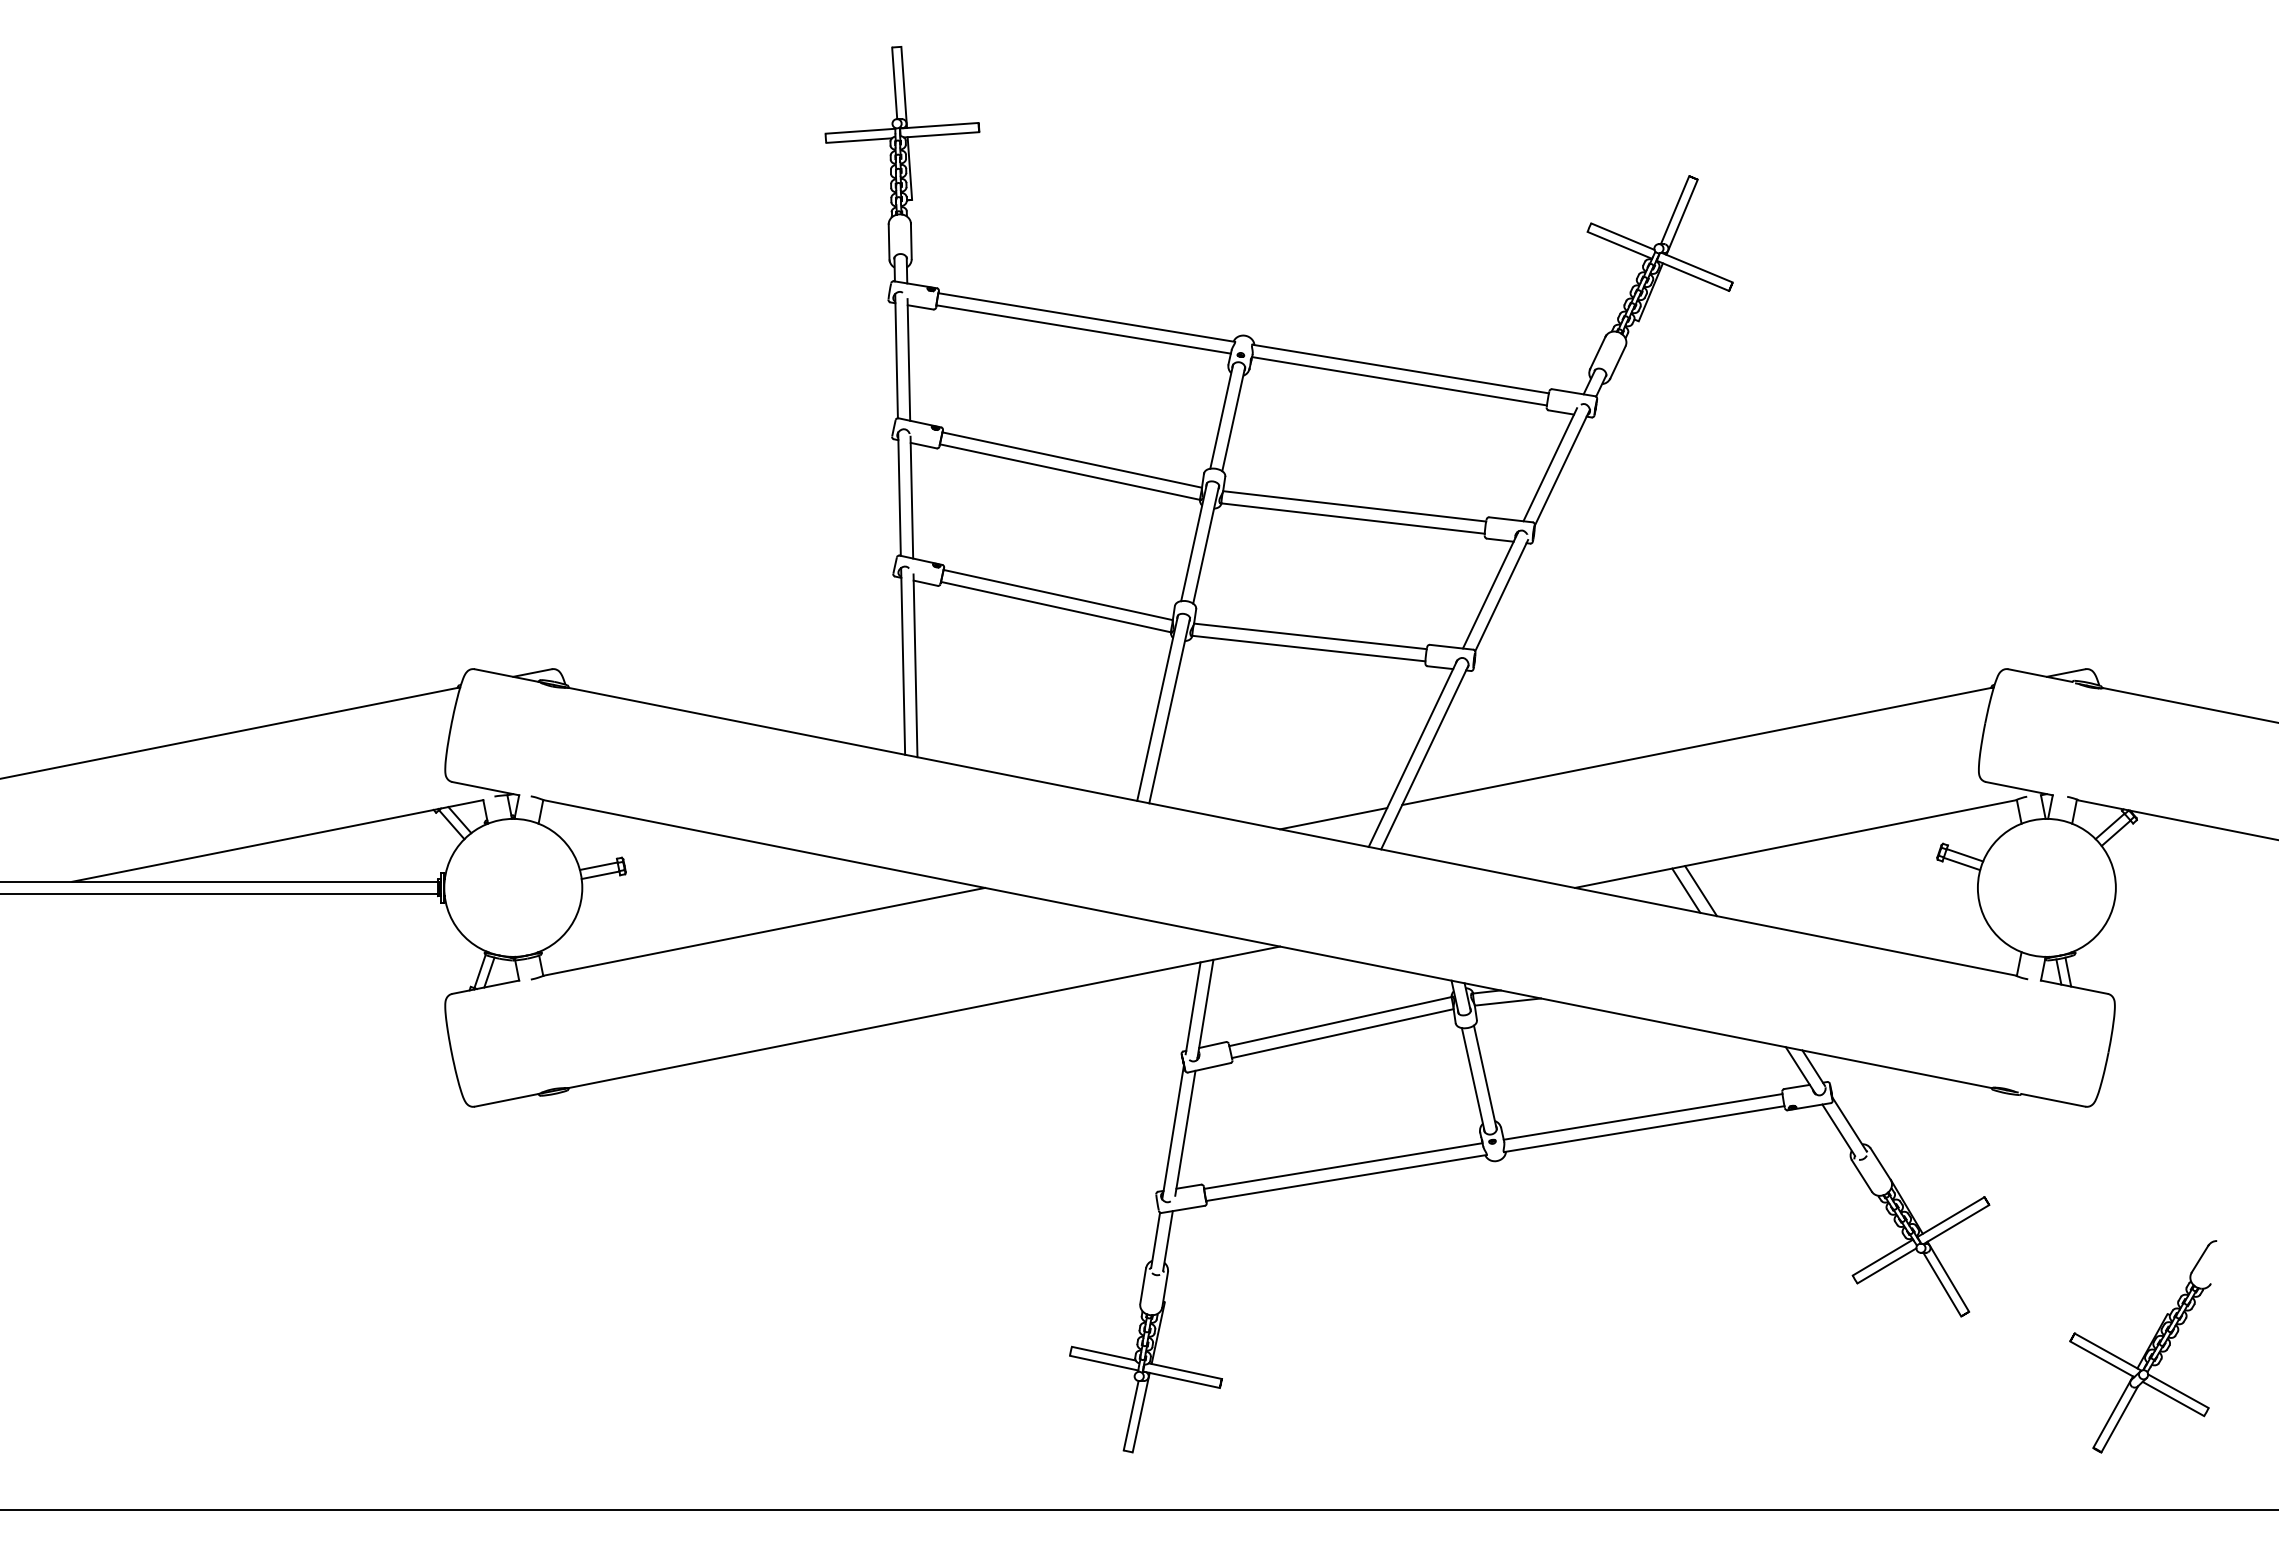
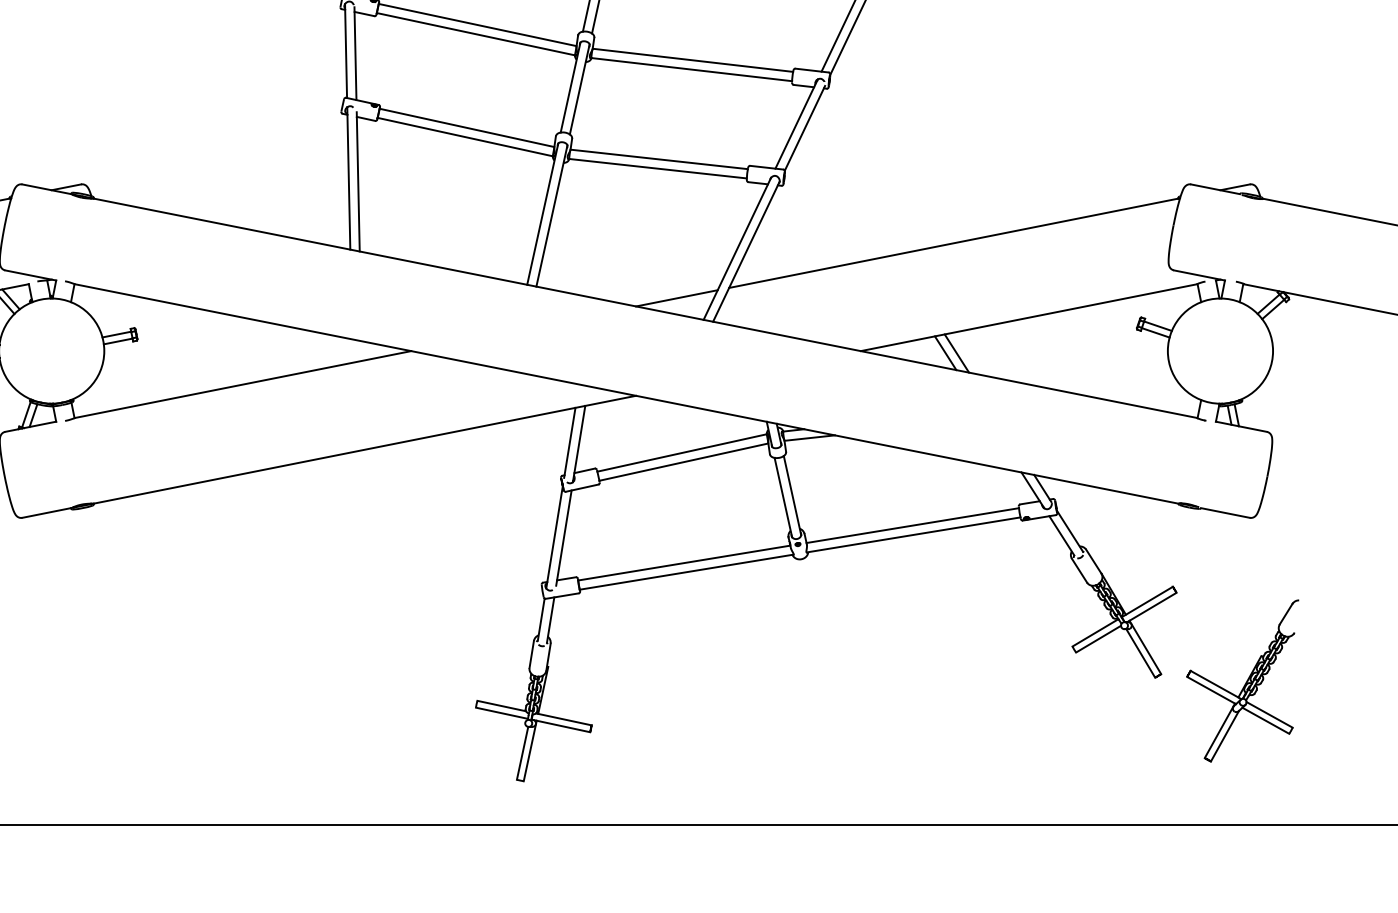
part: (2143, 1346) -> (1243, 680), moved

